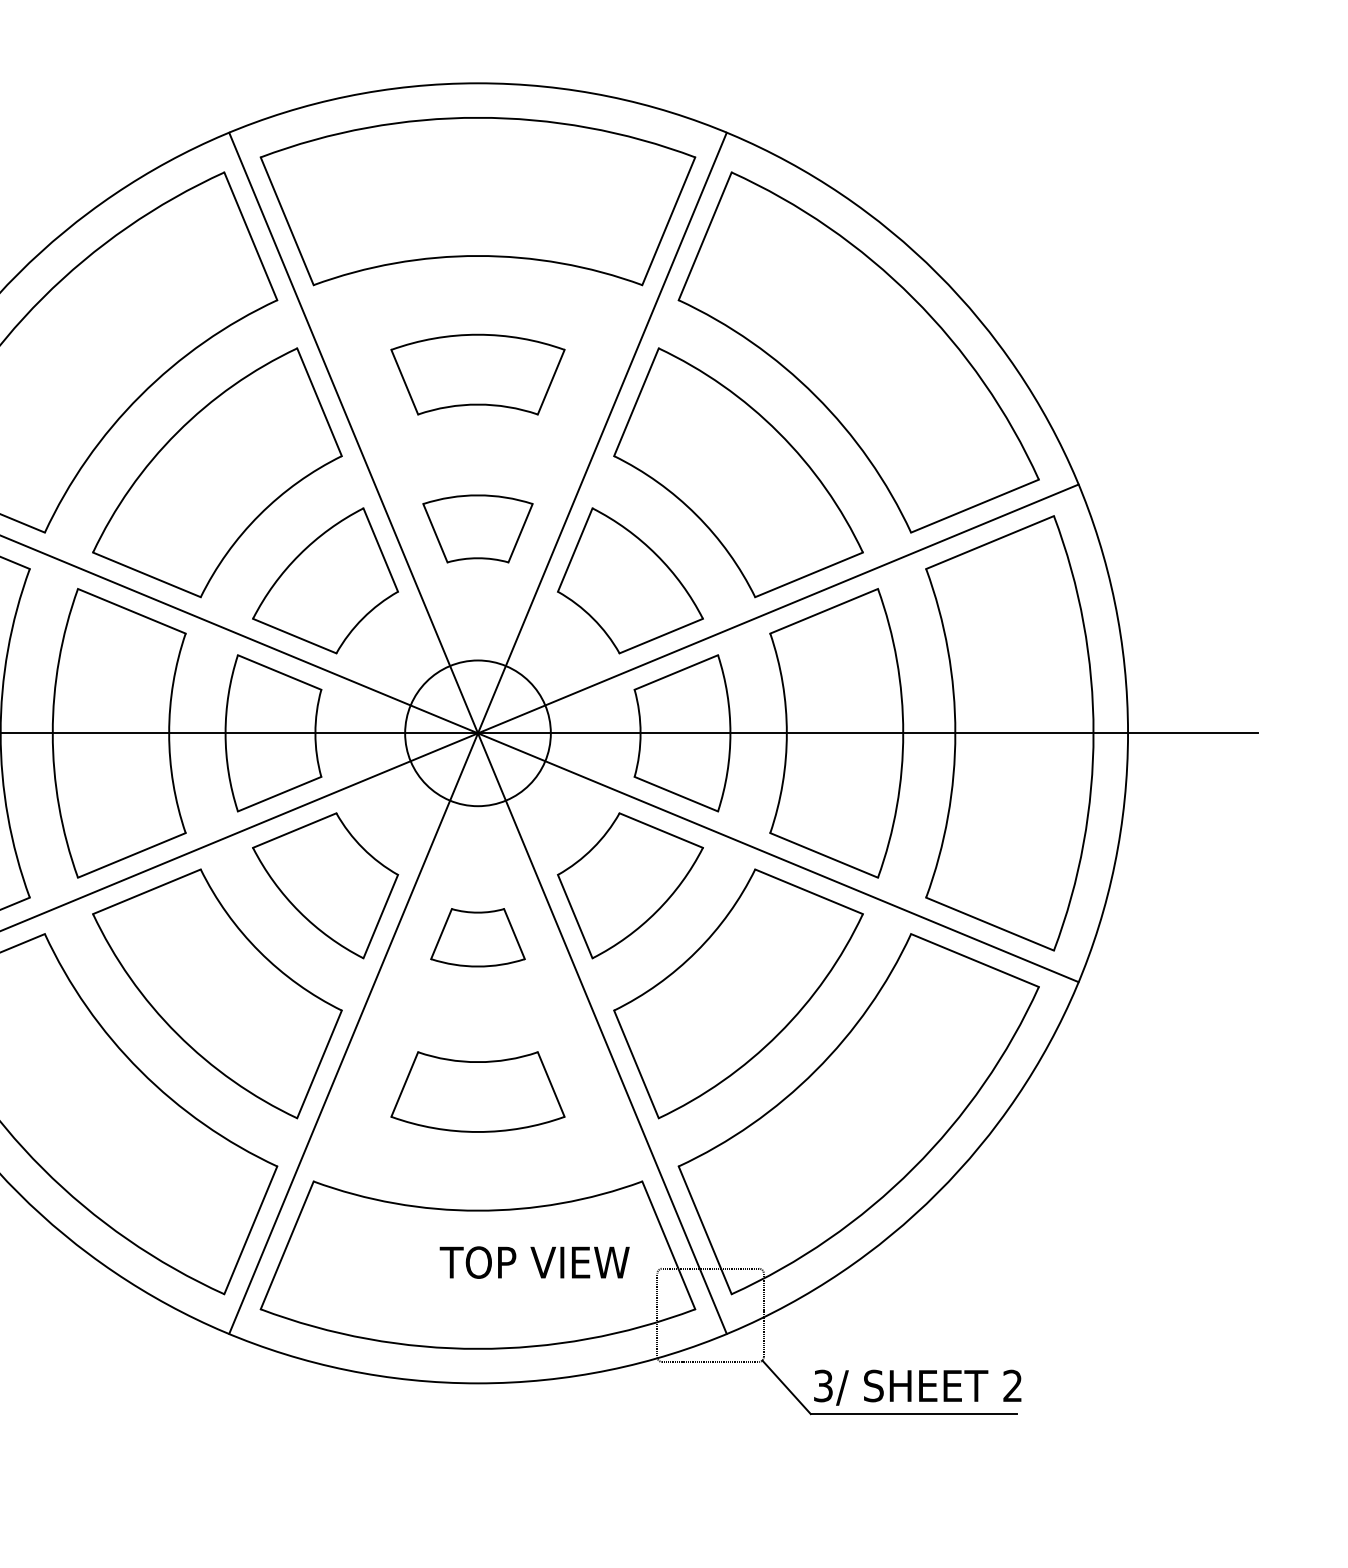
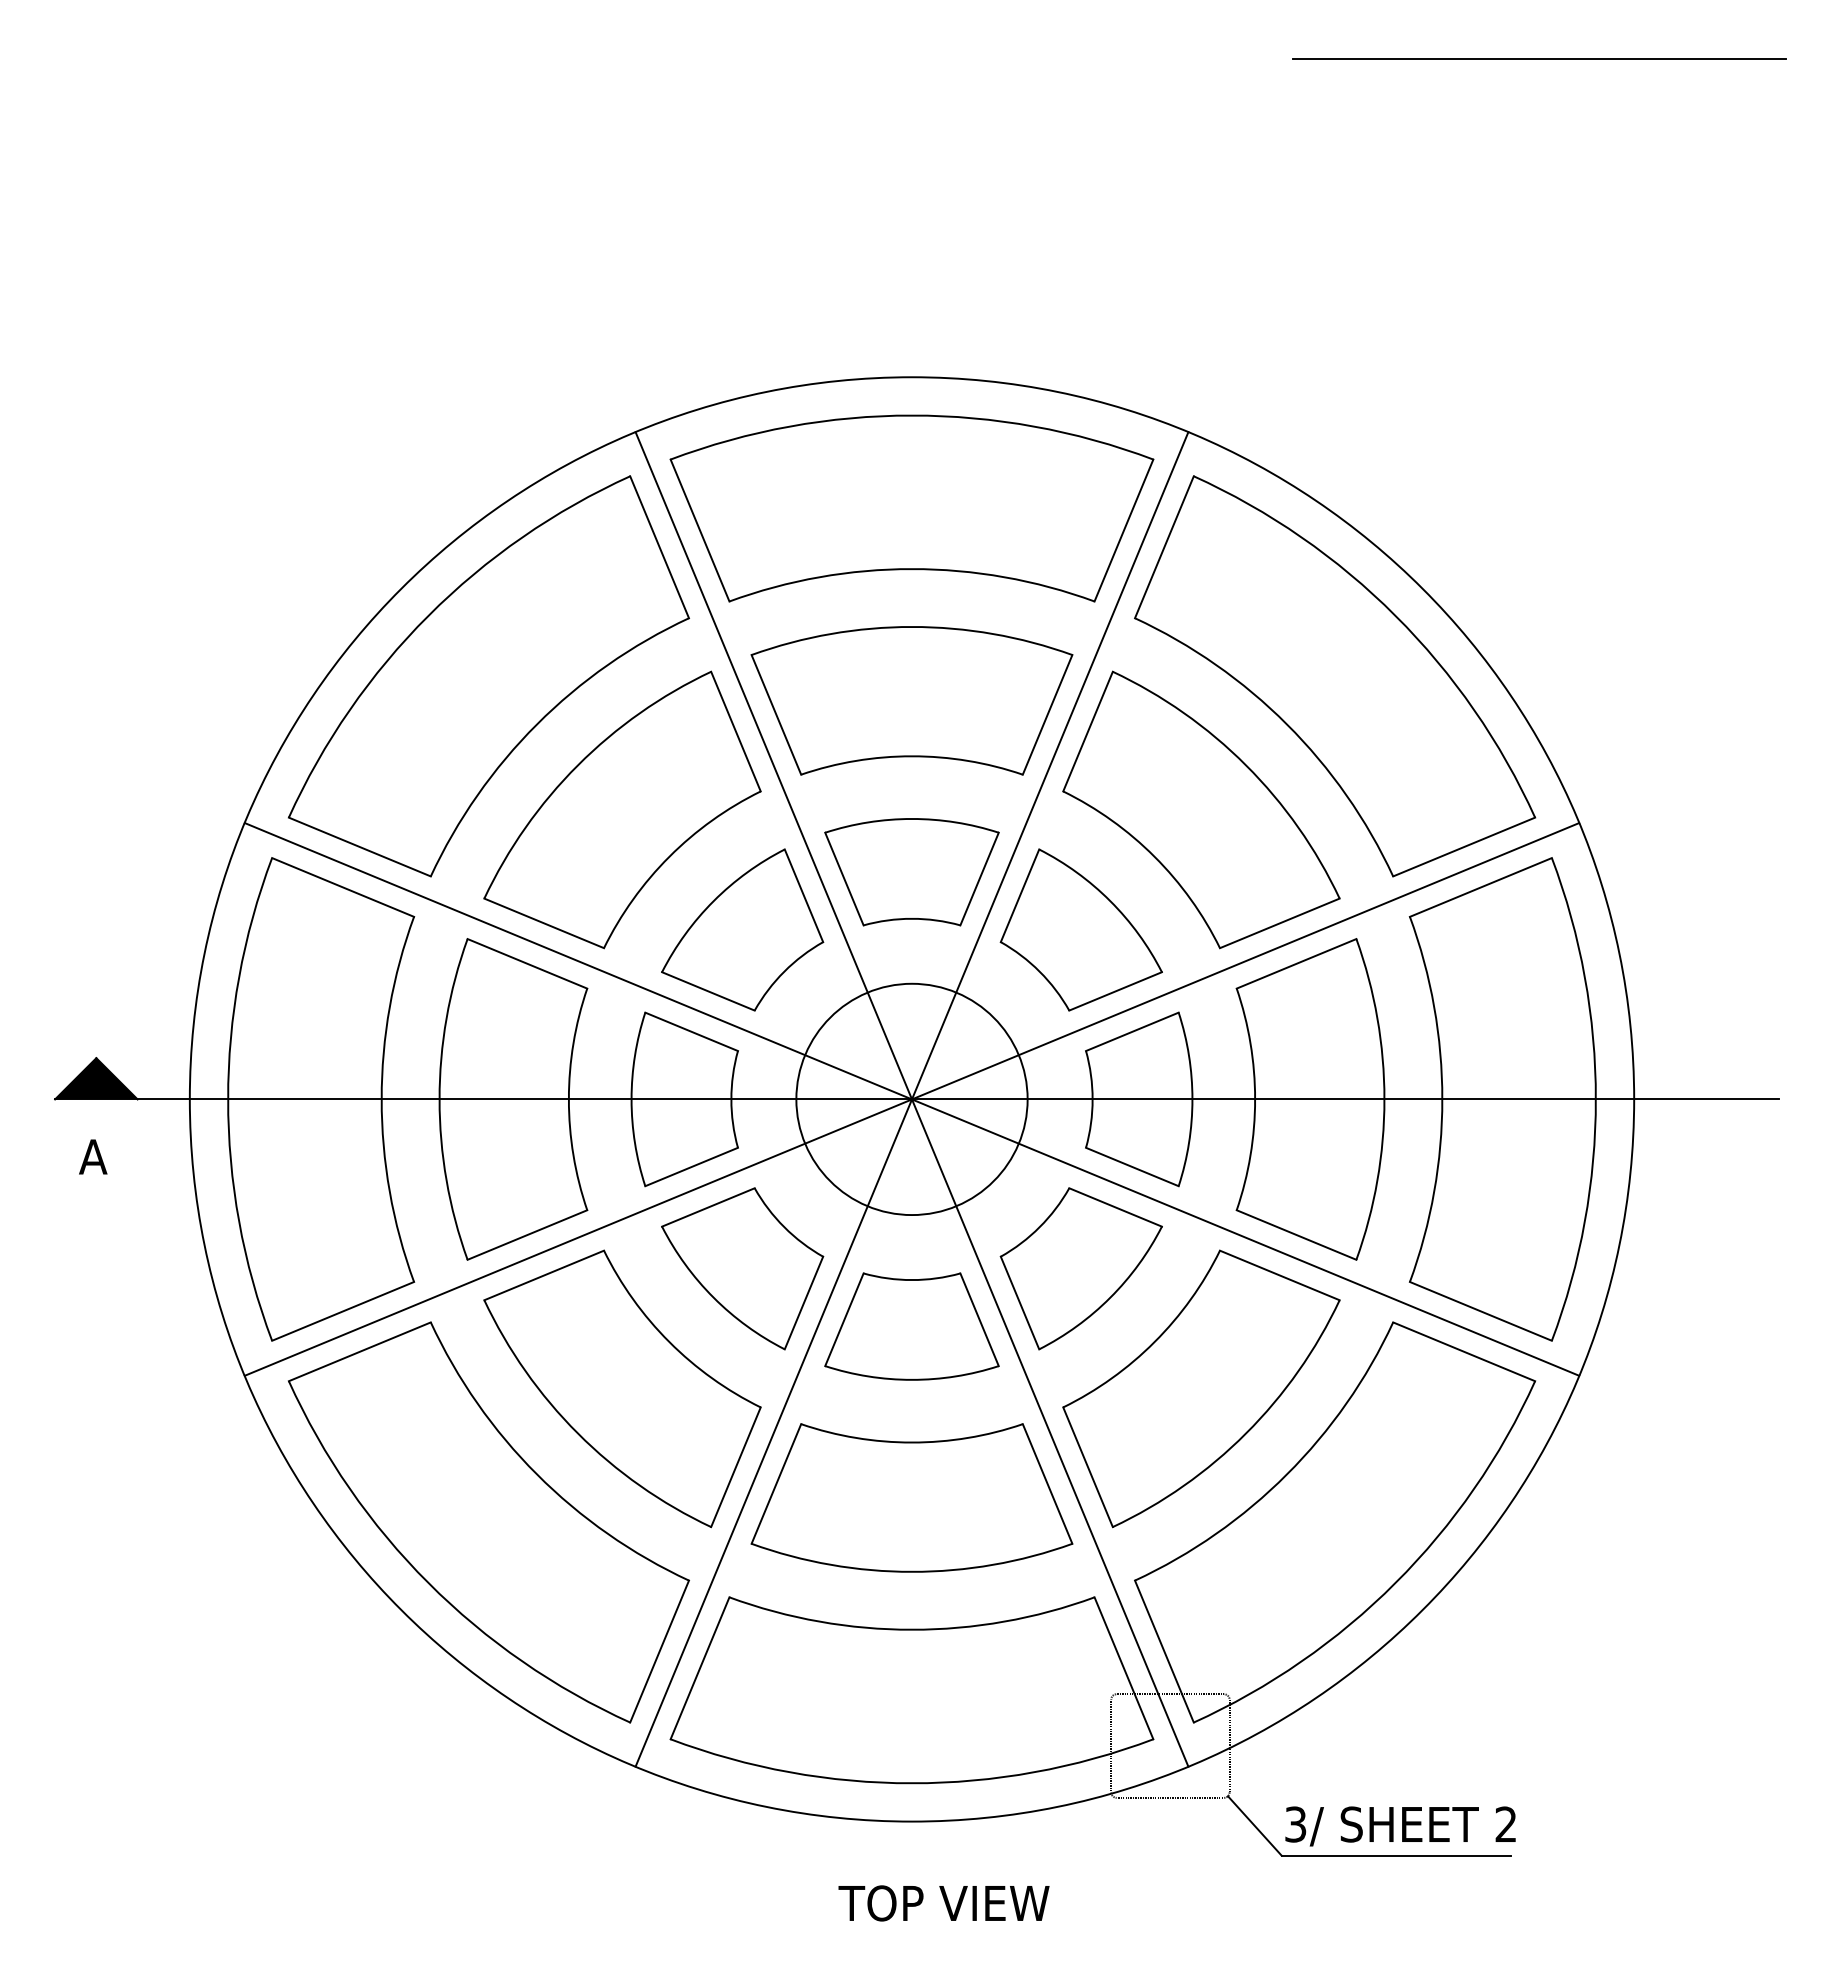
part: (477, 374) -> (911, 700), size x1.67
part: (477, 529) -> (911, 872), size x1.43
circle: (477, 733) -> (911, 1099), size x1.43
part: (477, 937) -> (911, 1326), size x1.67
part: (477, 1091) -> (911, 1497), size x1.67
text: (534, 1262) -> (943, 1903), moved

